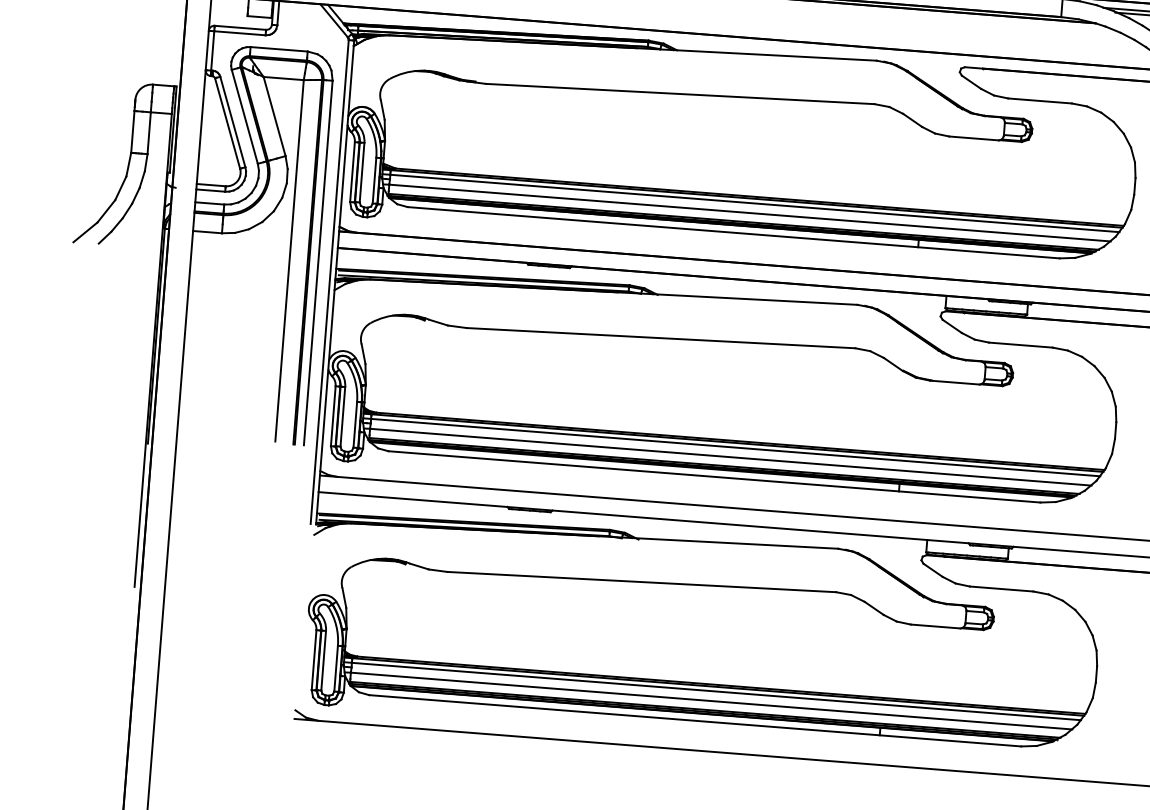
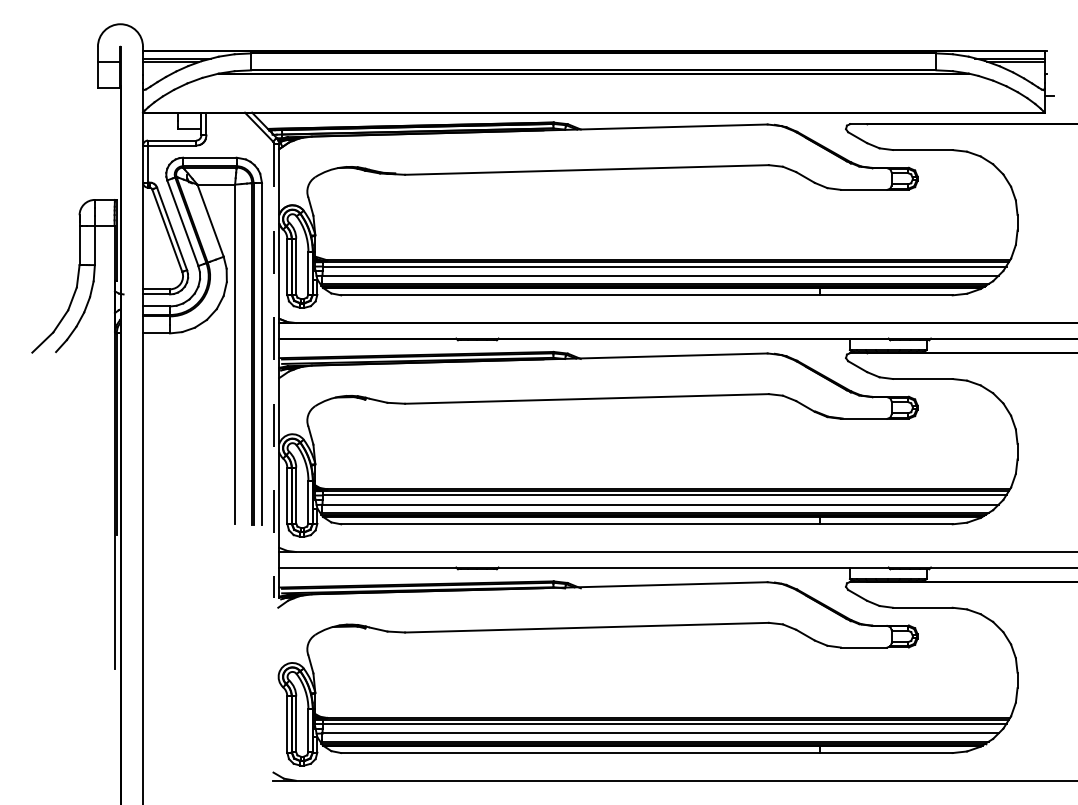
line: (330, 281) -> (274, 370), solid -> dashed

